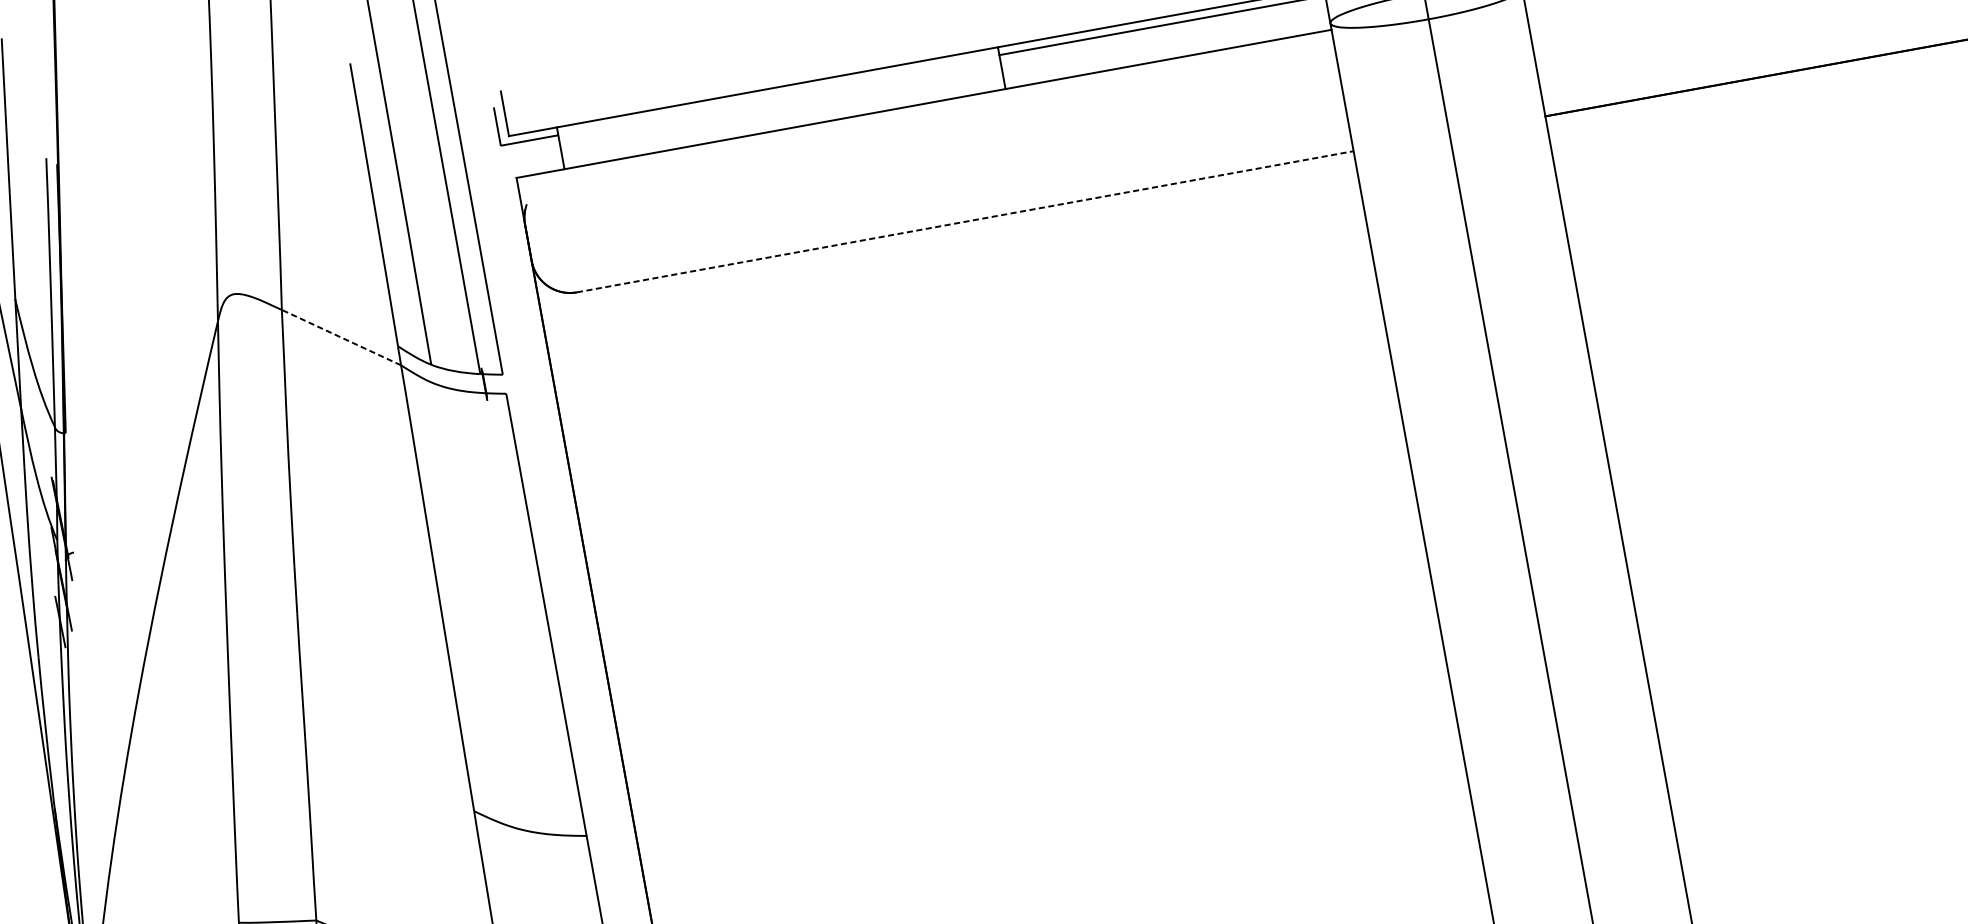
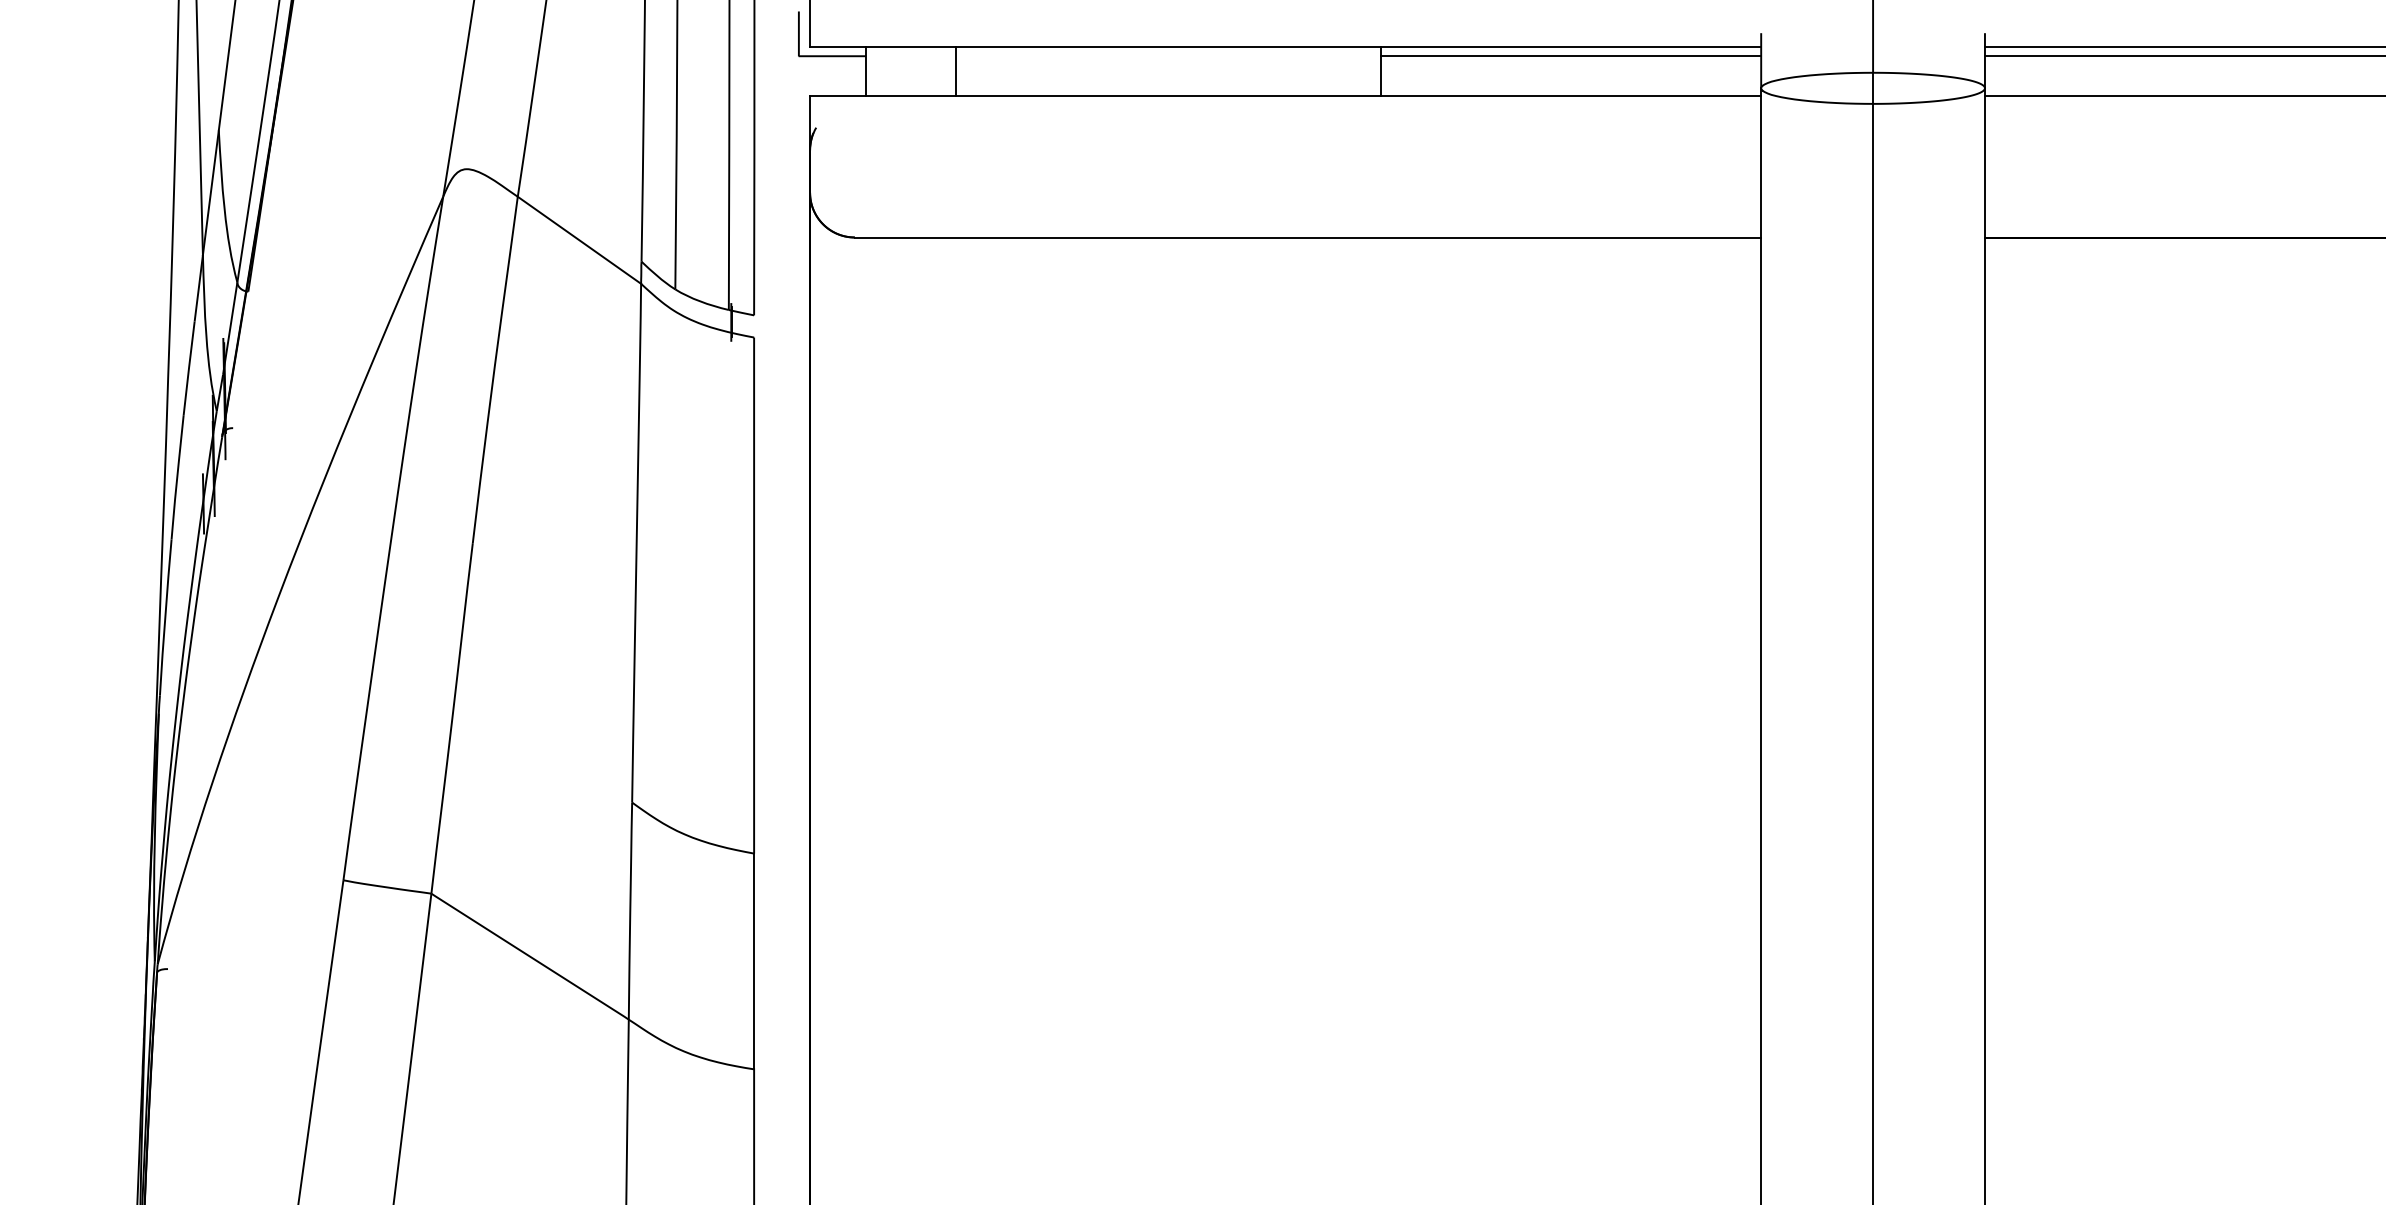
line: (637, 134) -> (955, 71), added
line: (965, 221) -> (1308, 237), dashed -> solid
line: (341, 337) -> (579, 240), dashed -> solid

